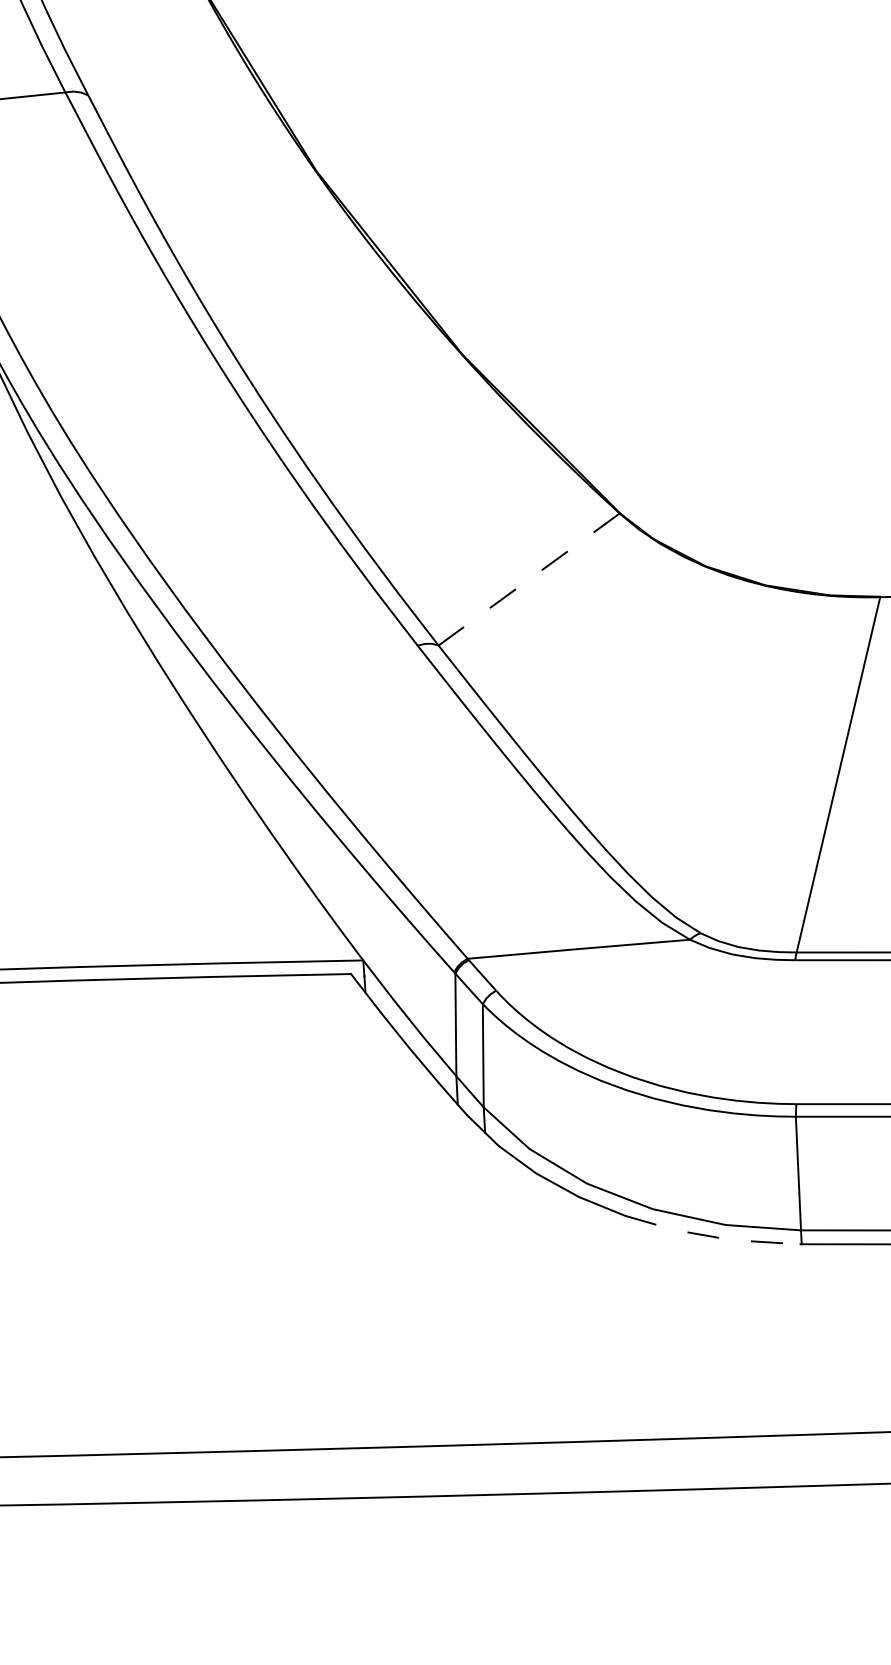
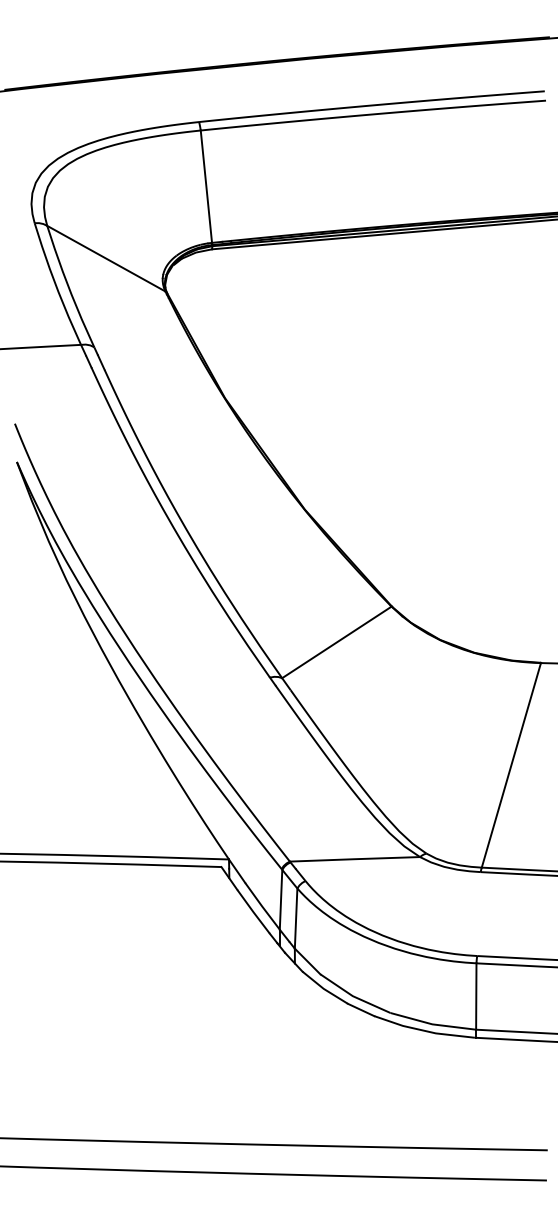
line: (528, 579) -> (336, 642), dashed -> solid
line: (712, 1236) -> (424, 1030), dashed -> solid

